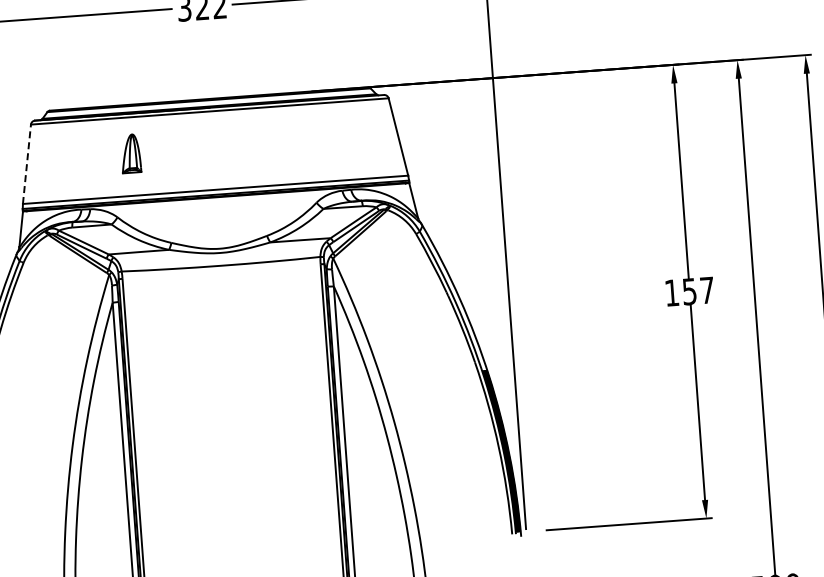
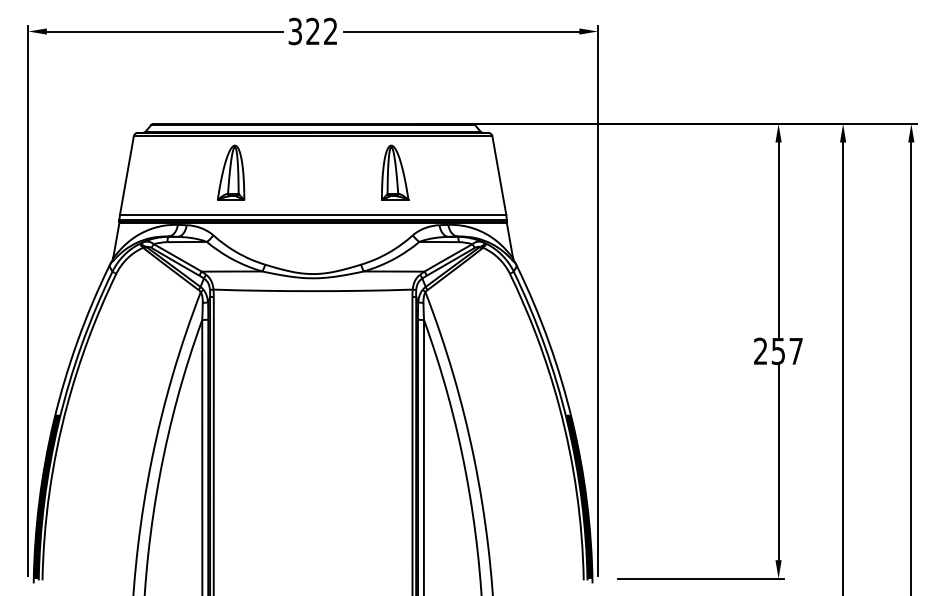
part: (294, 141) -> (395, 172), added
part: (131, 153) -> (231, 172), size x1.43
line: (26, 164) -> (126, 175), dashed -> solid
text: (671, 292) -> (760, 350), 157 -> 257

